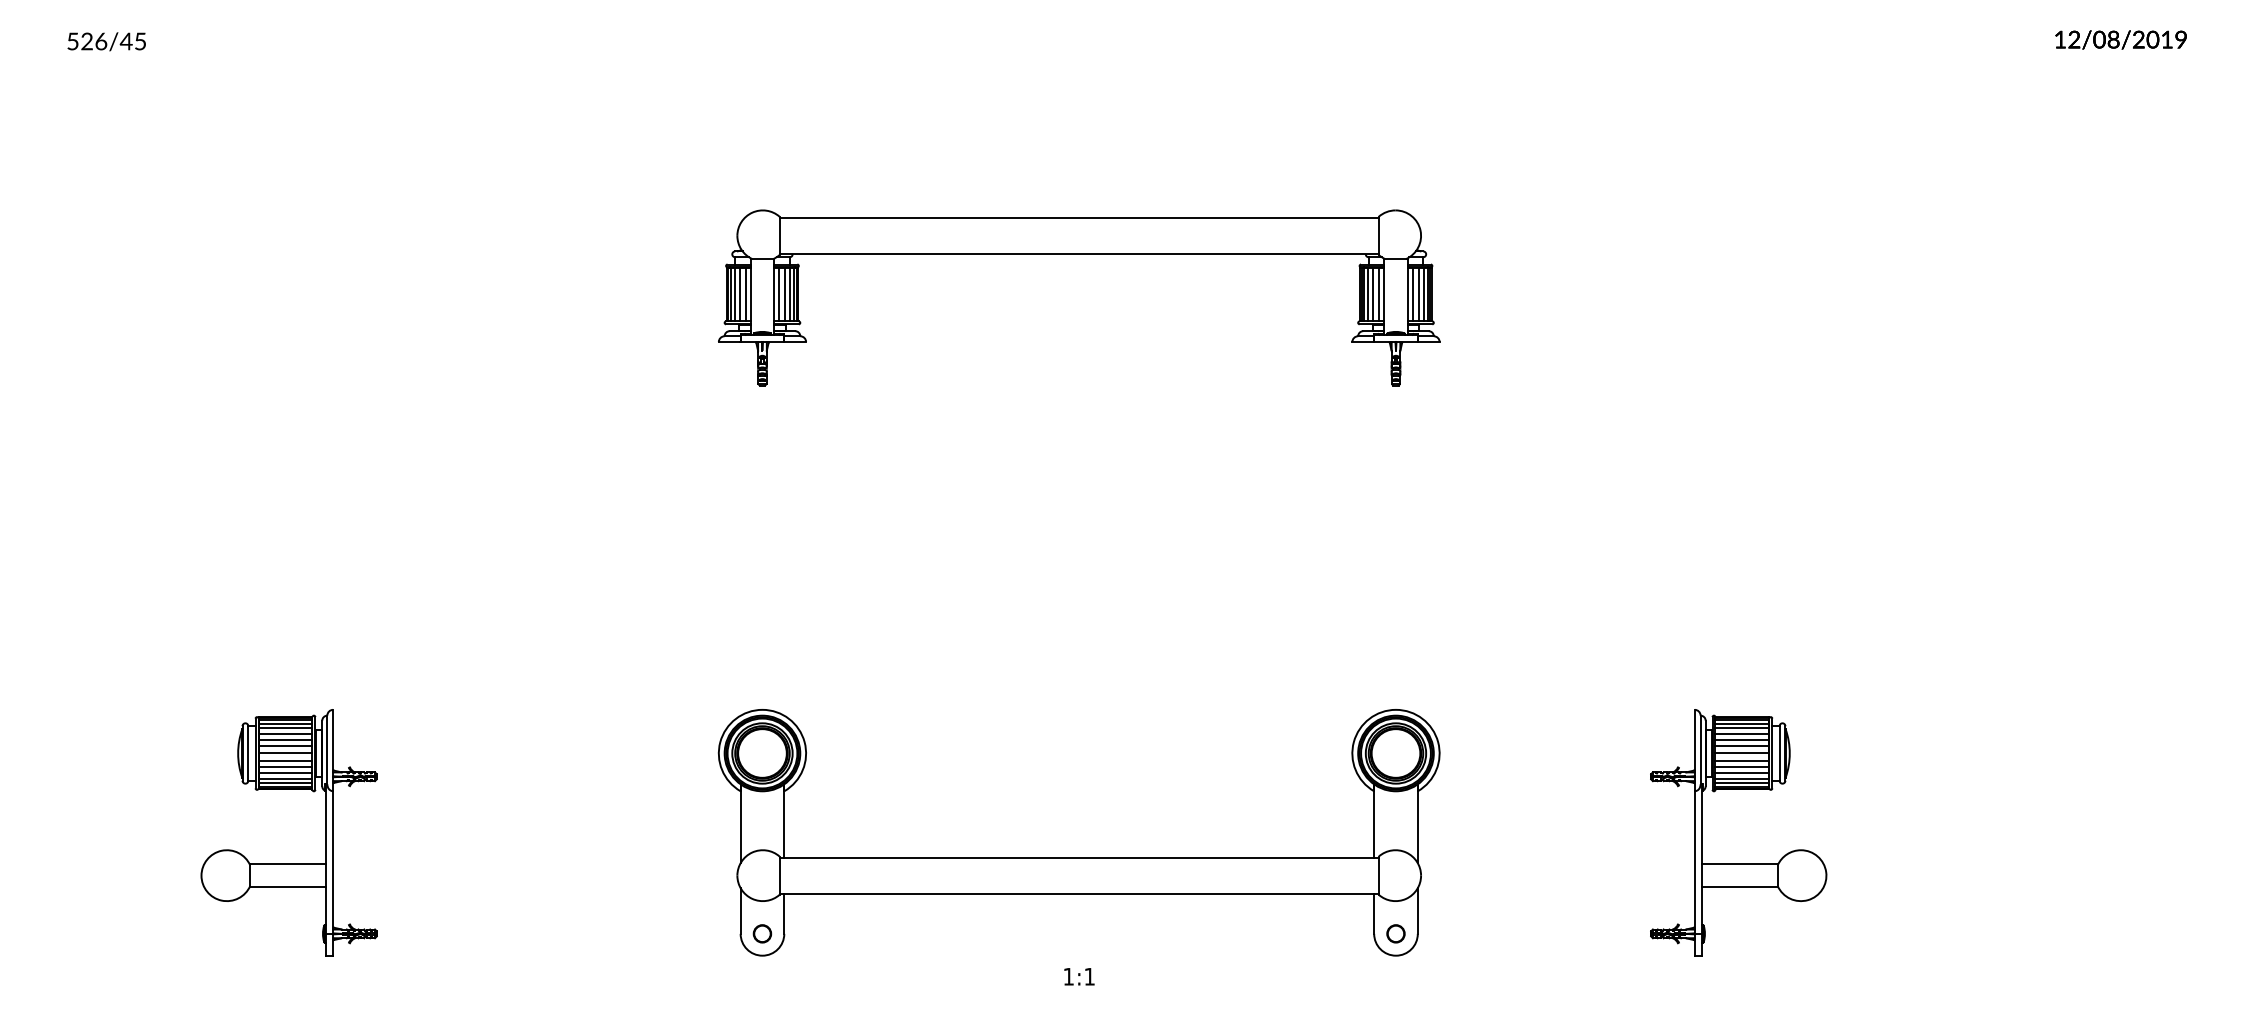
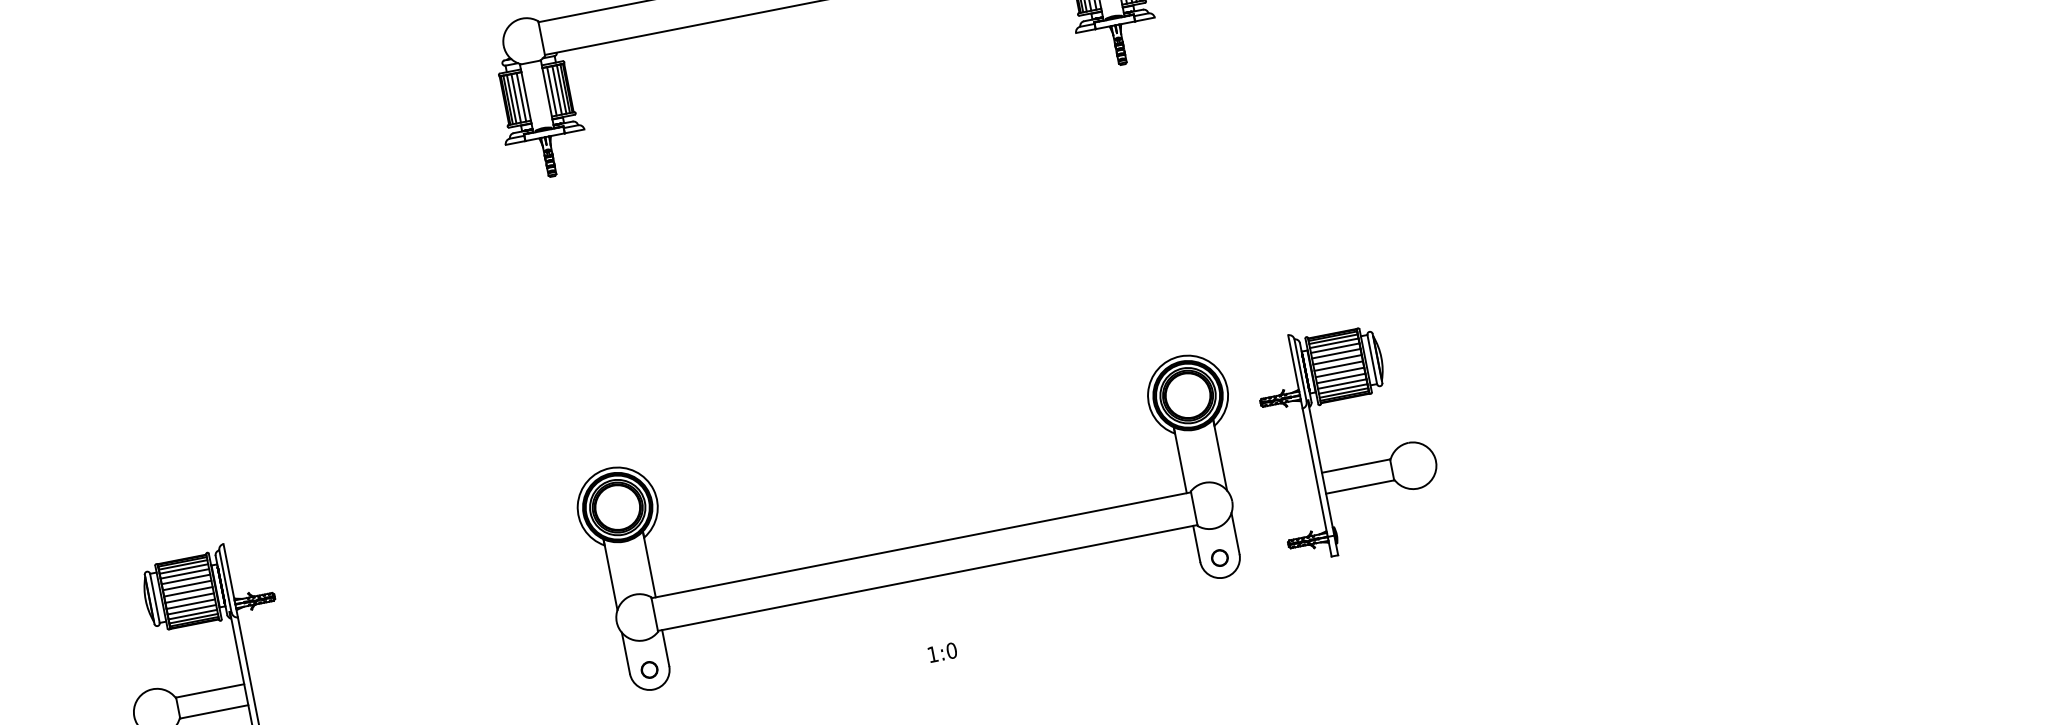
part: (1738, 863) -> (1354, 465), moved
text: (1089, 976) -> (951, 650), 1:1 -> 1:0

